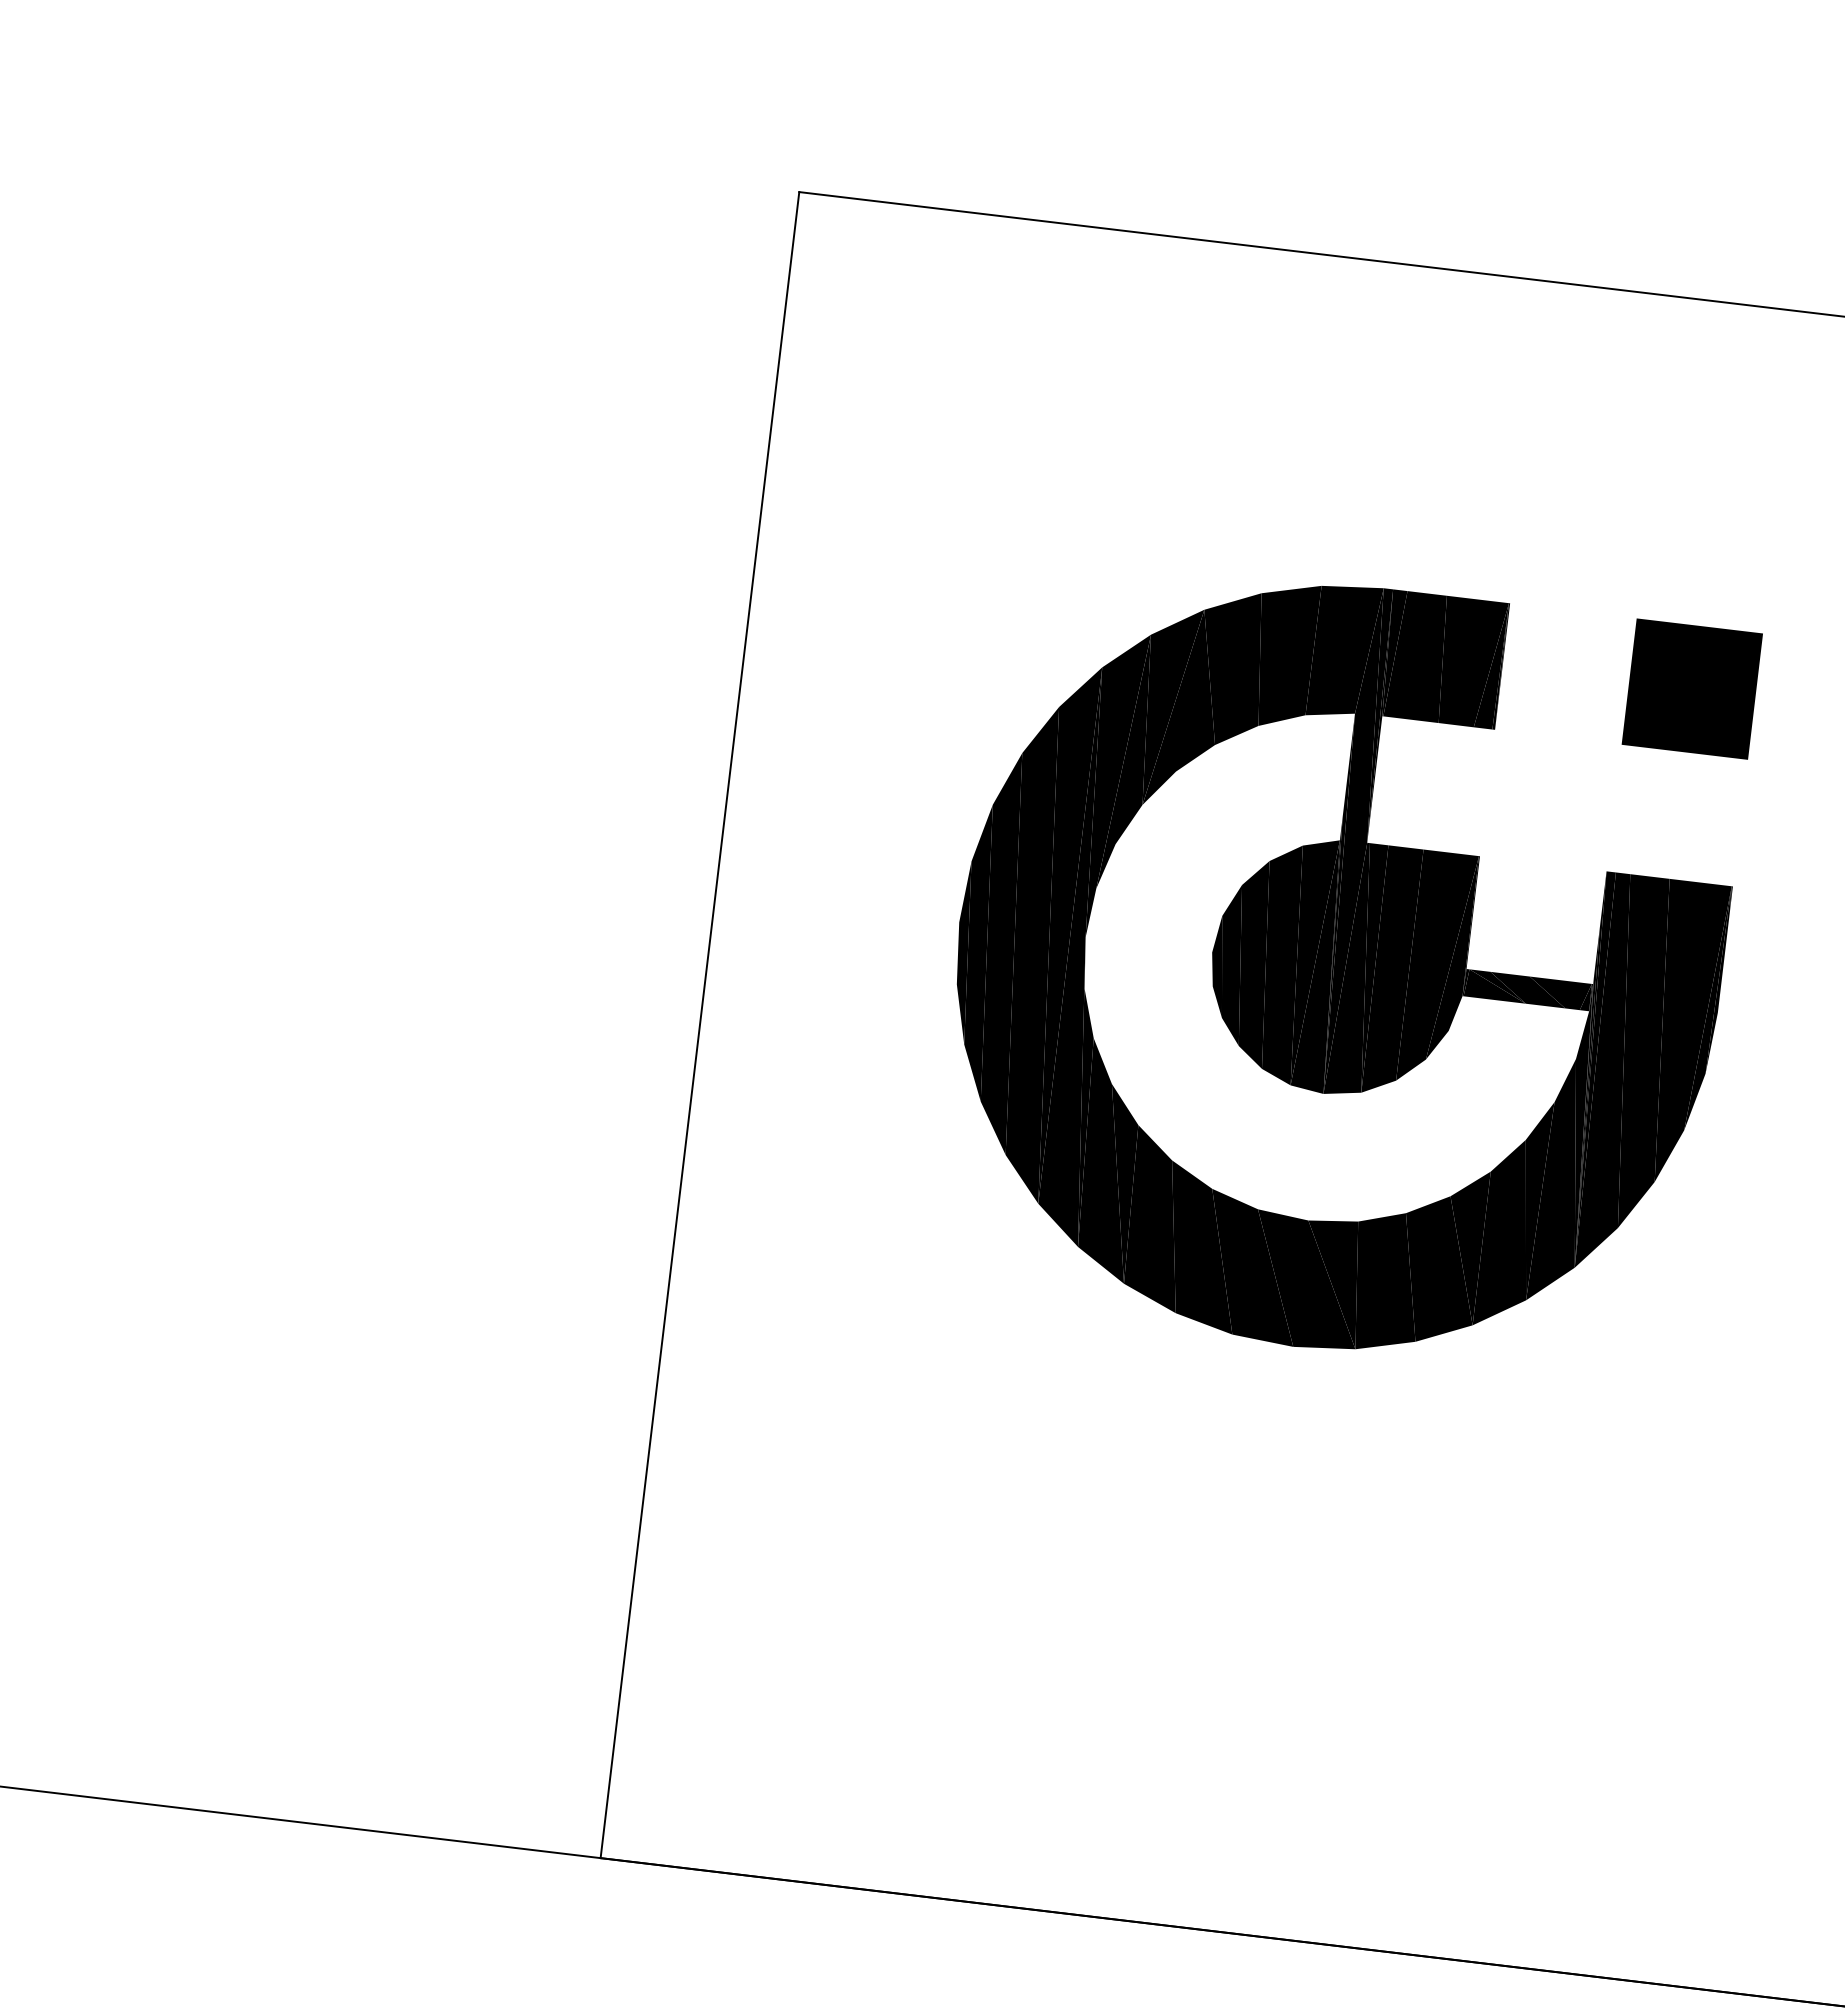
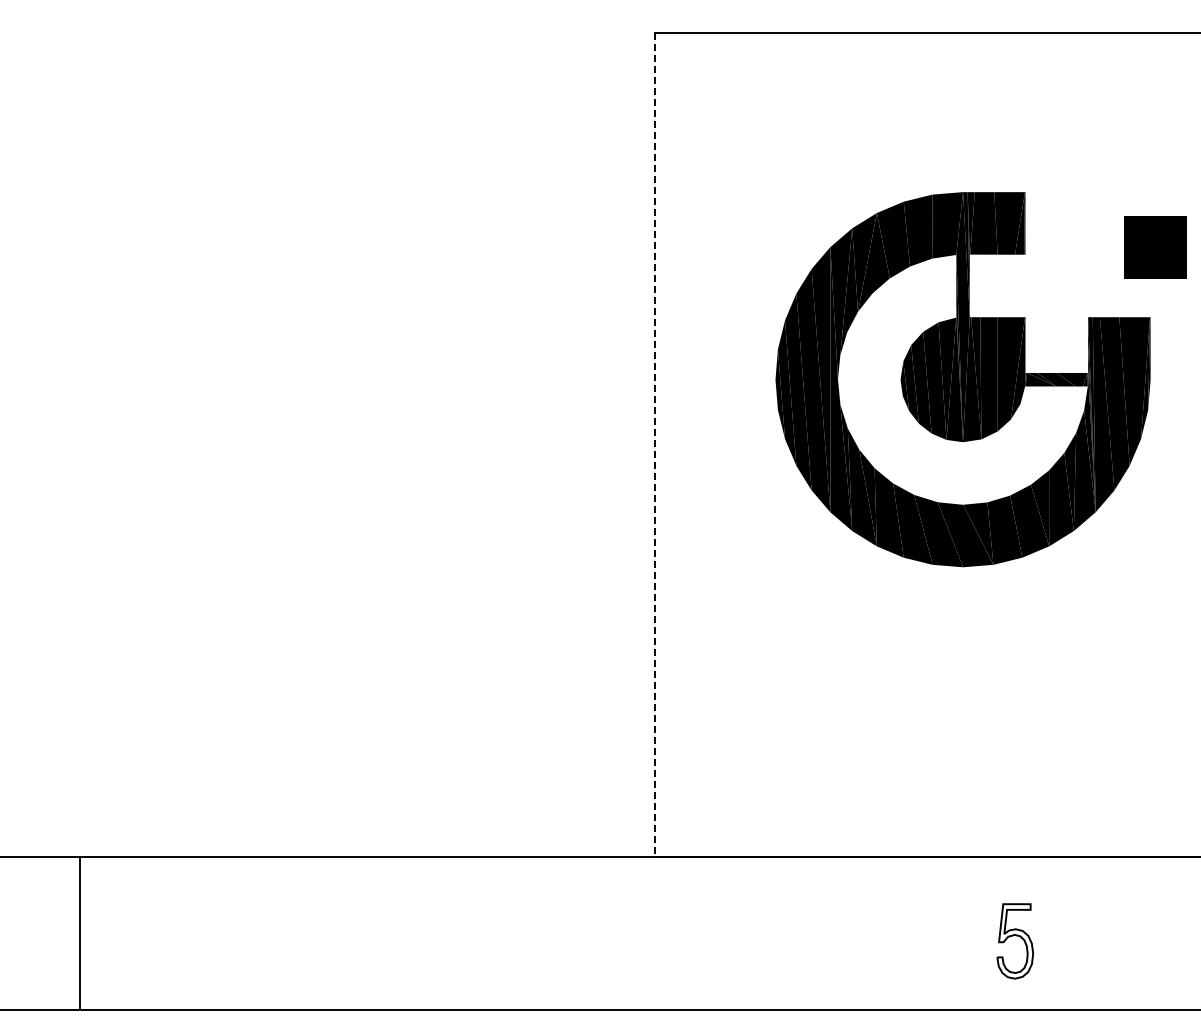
part: (1692, 689) -> (1155, 247), moved
line: (700, 1024) -> (655, 444), solid -> dashed

